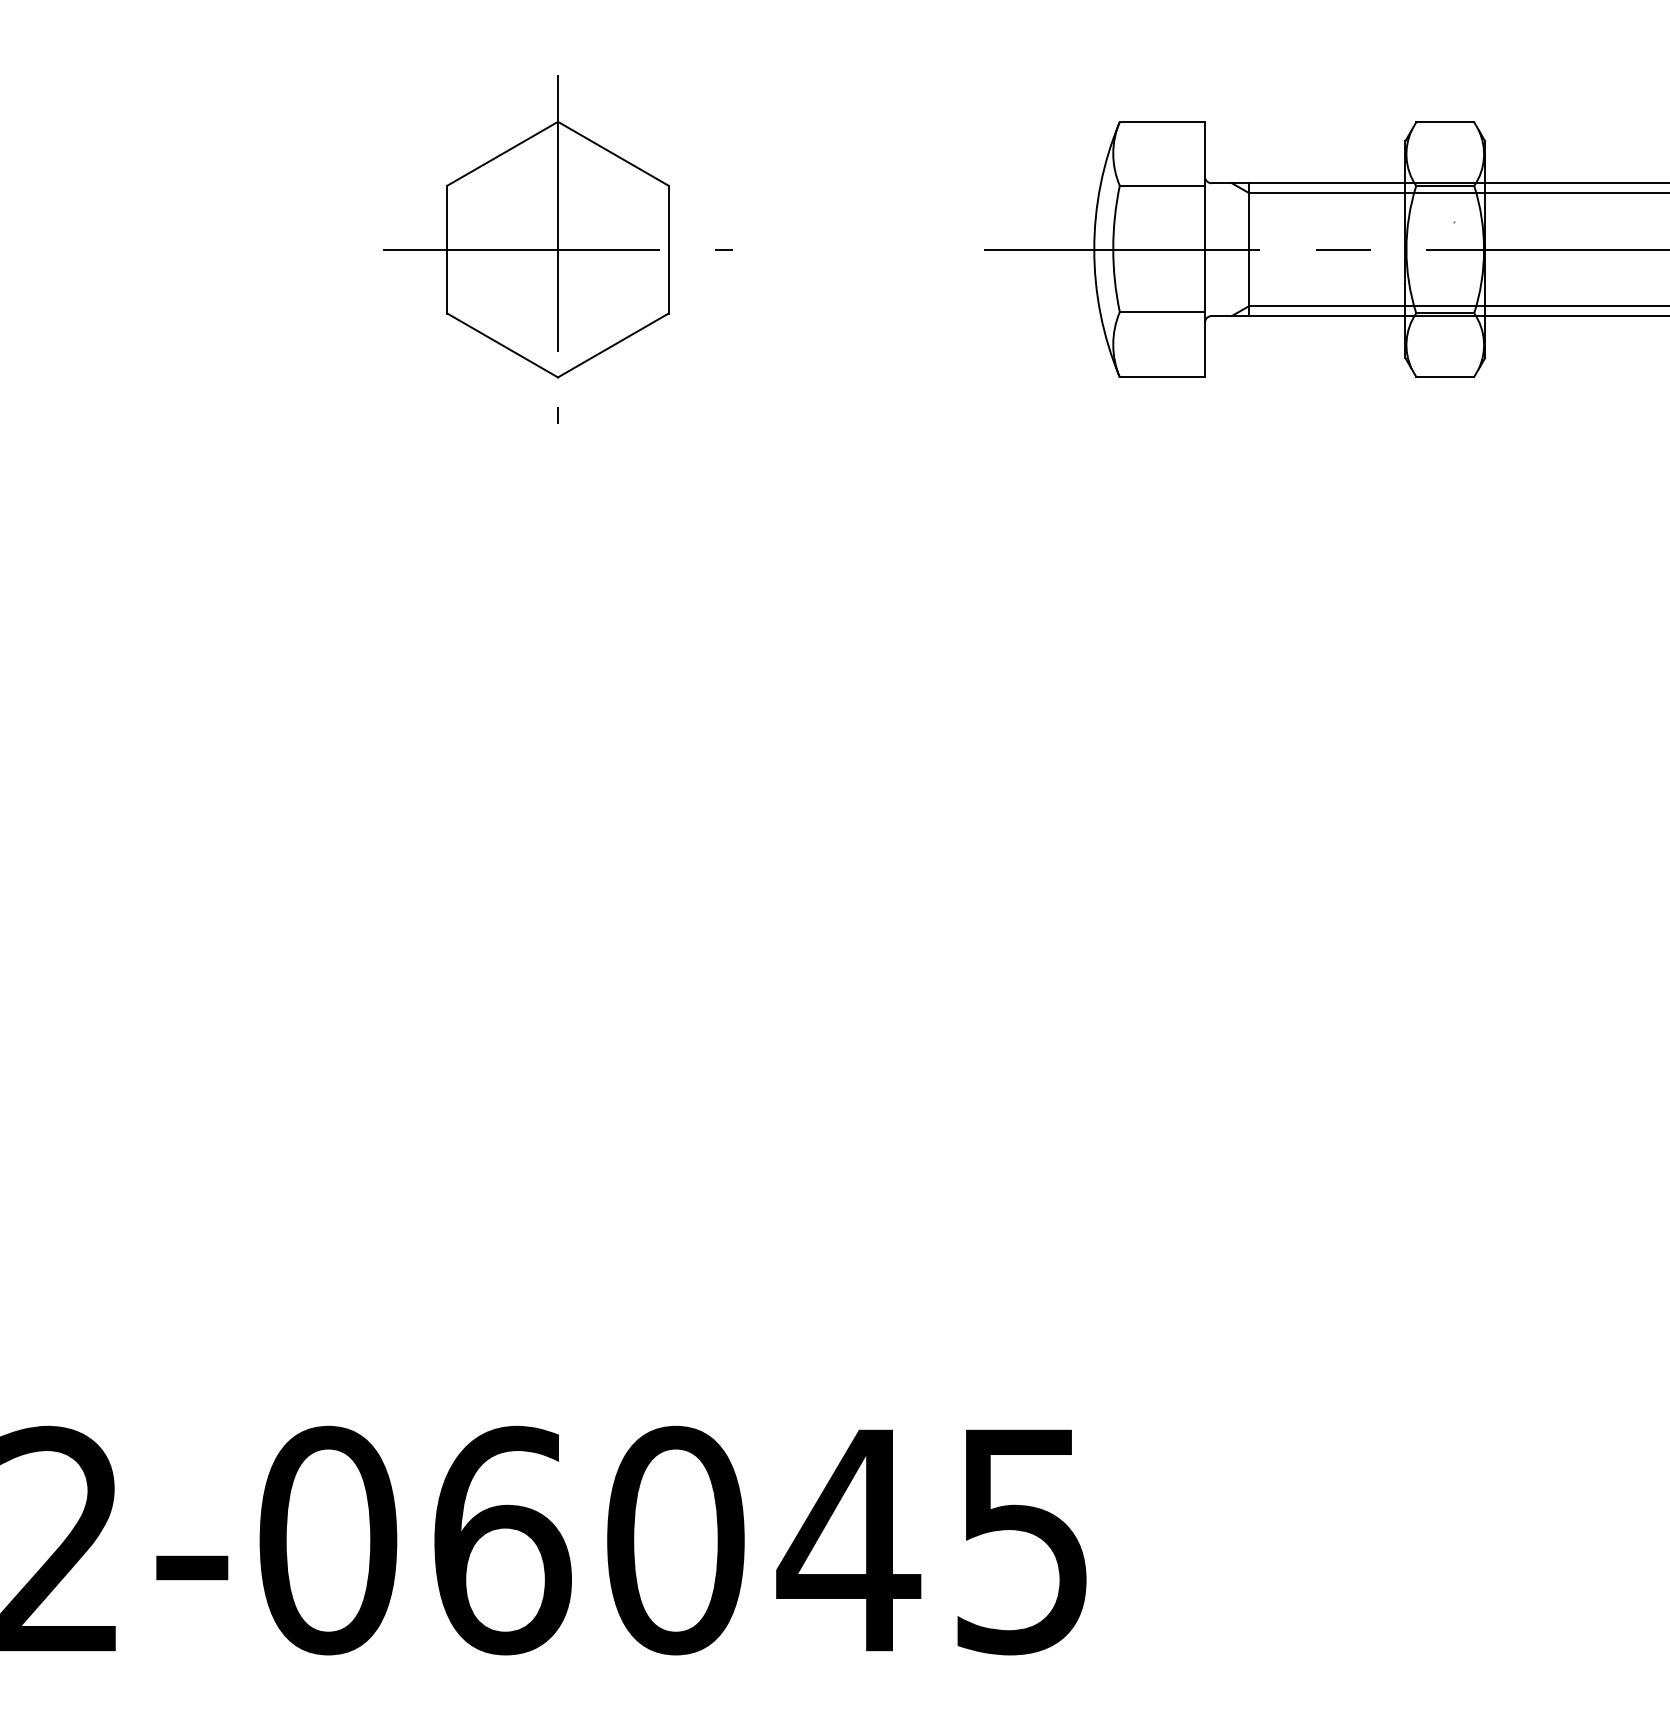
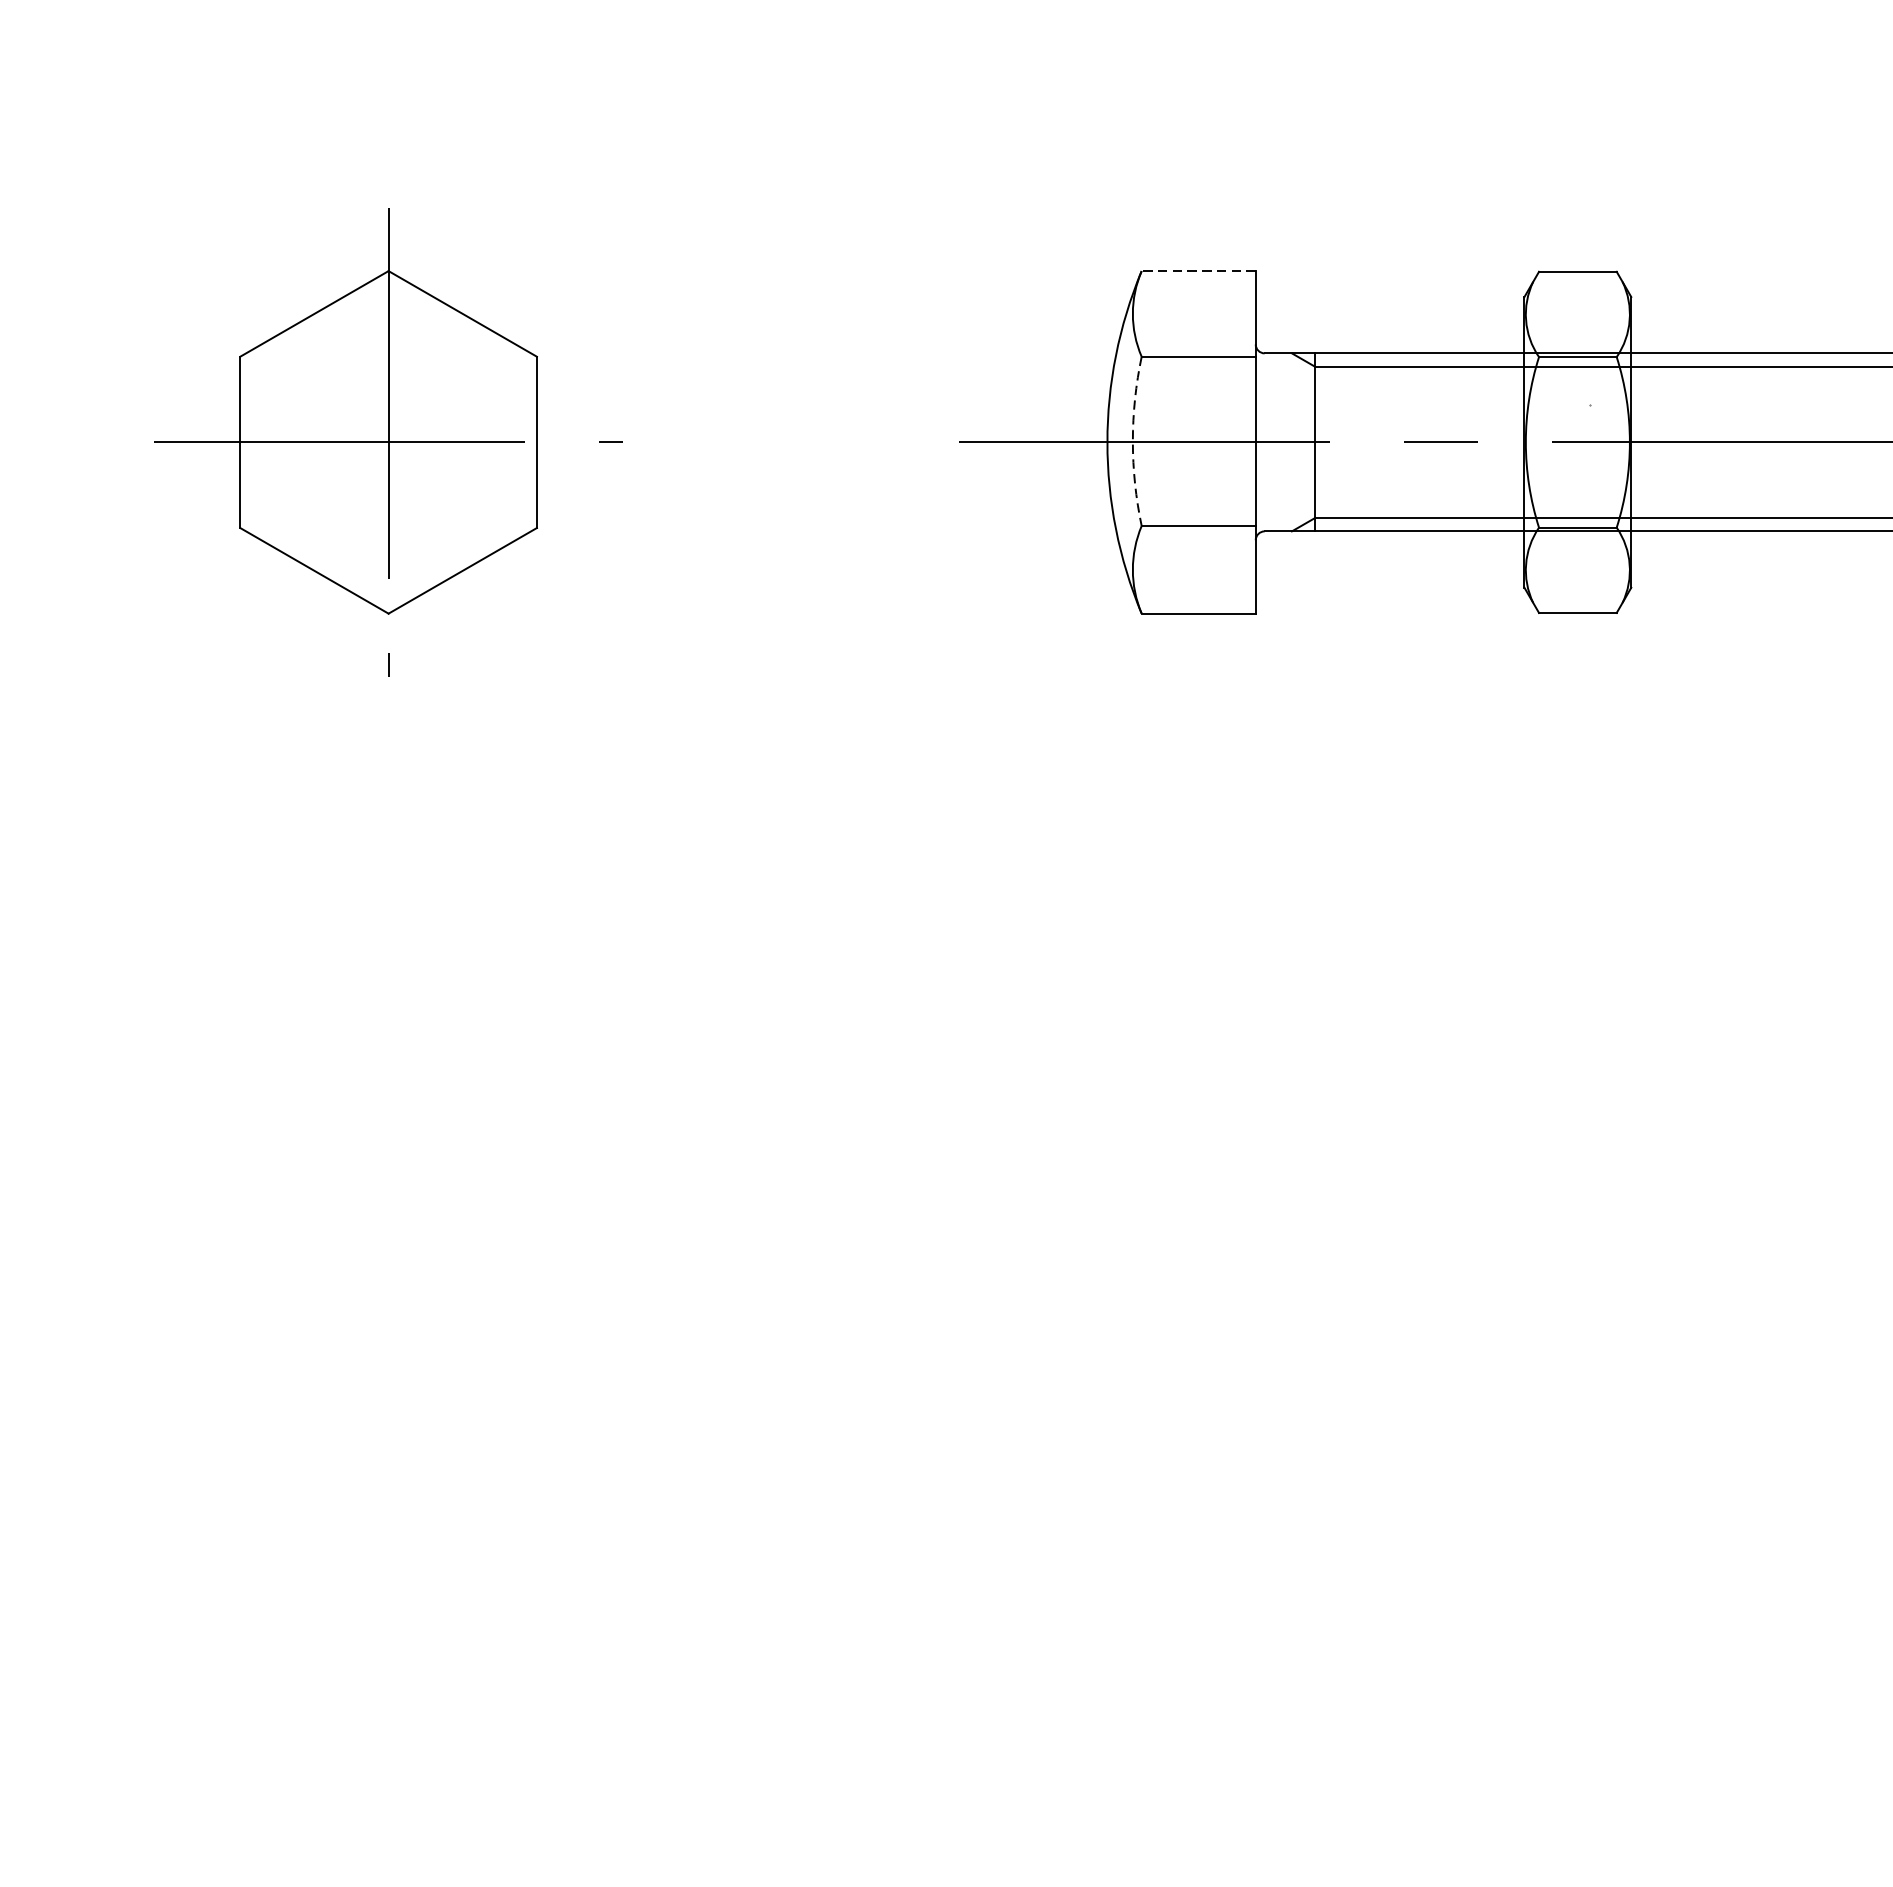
line: (1162, 121) -> (1198, 270), solid -> dashed
arc: (1113, 248) -> (1133, 440), solid -> dashed

